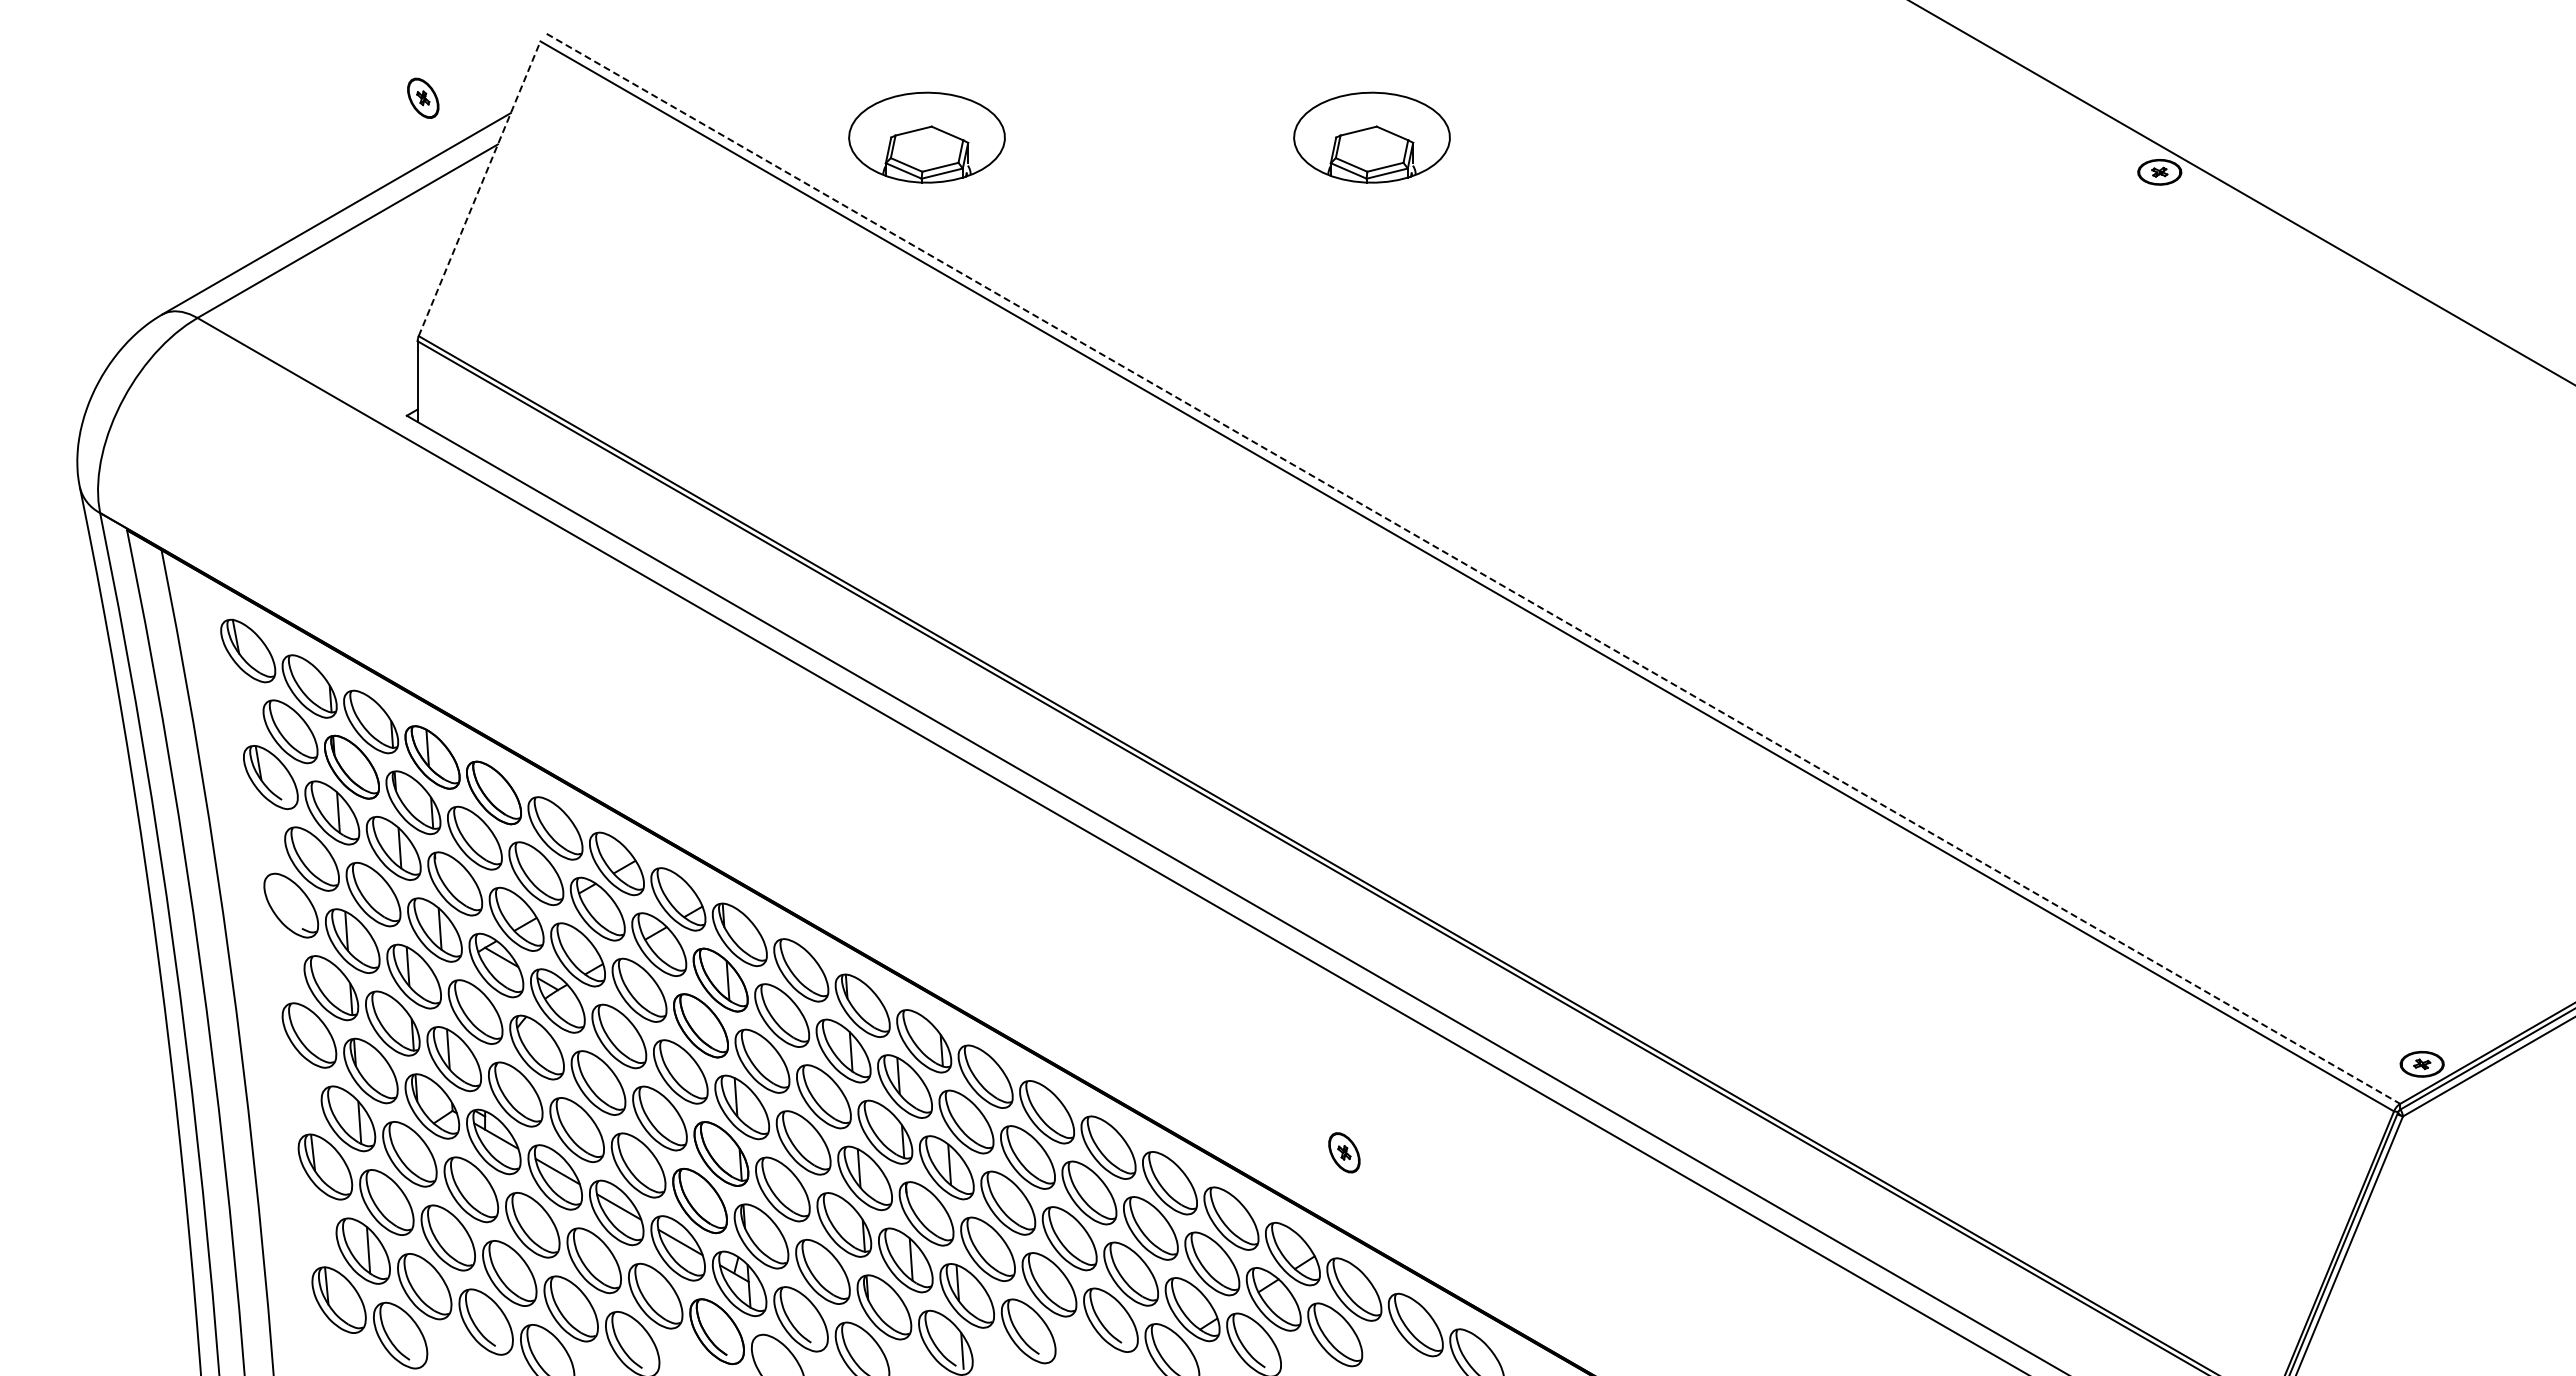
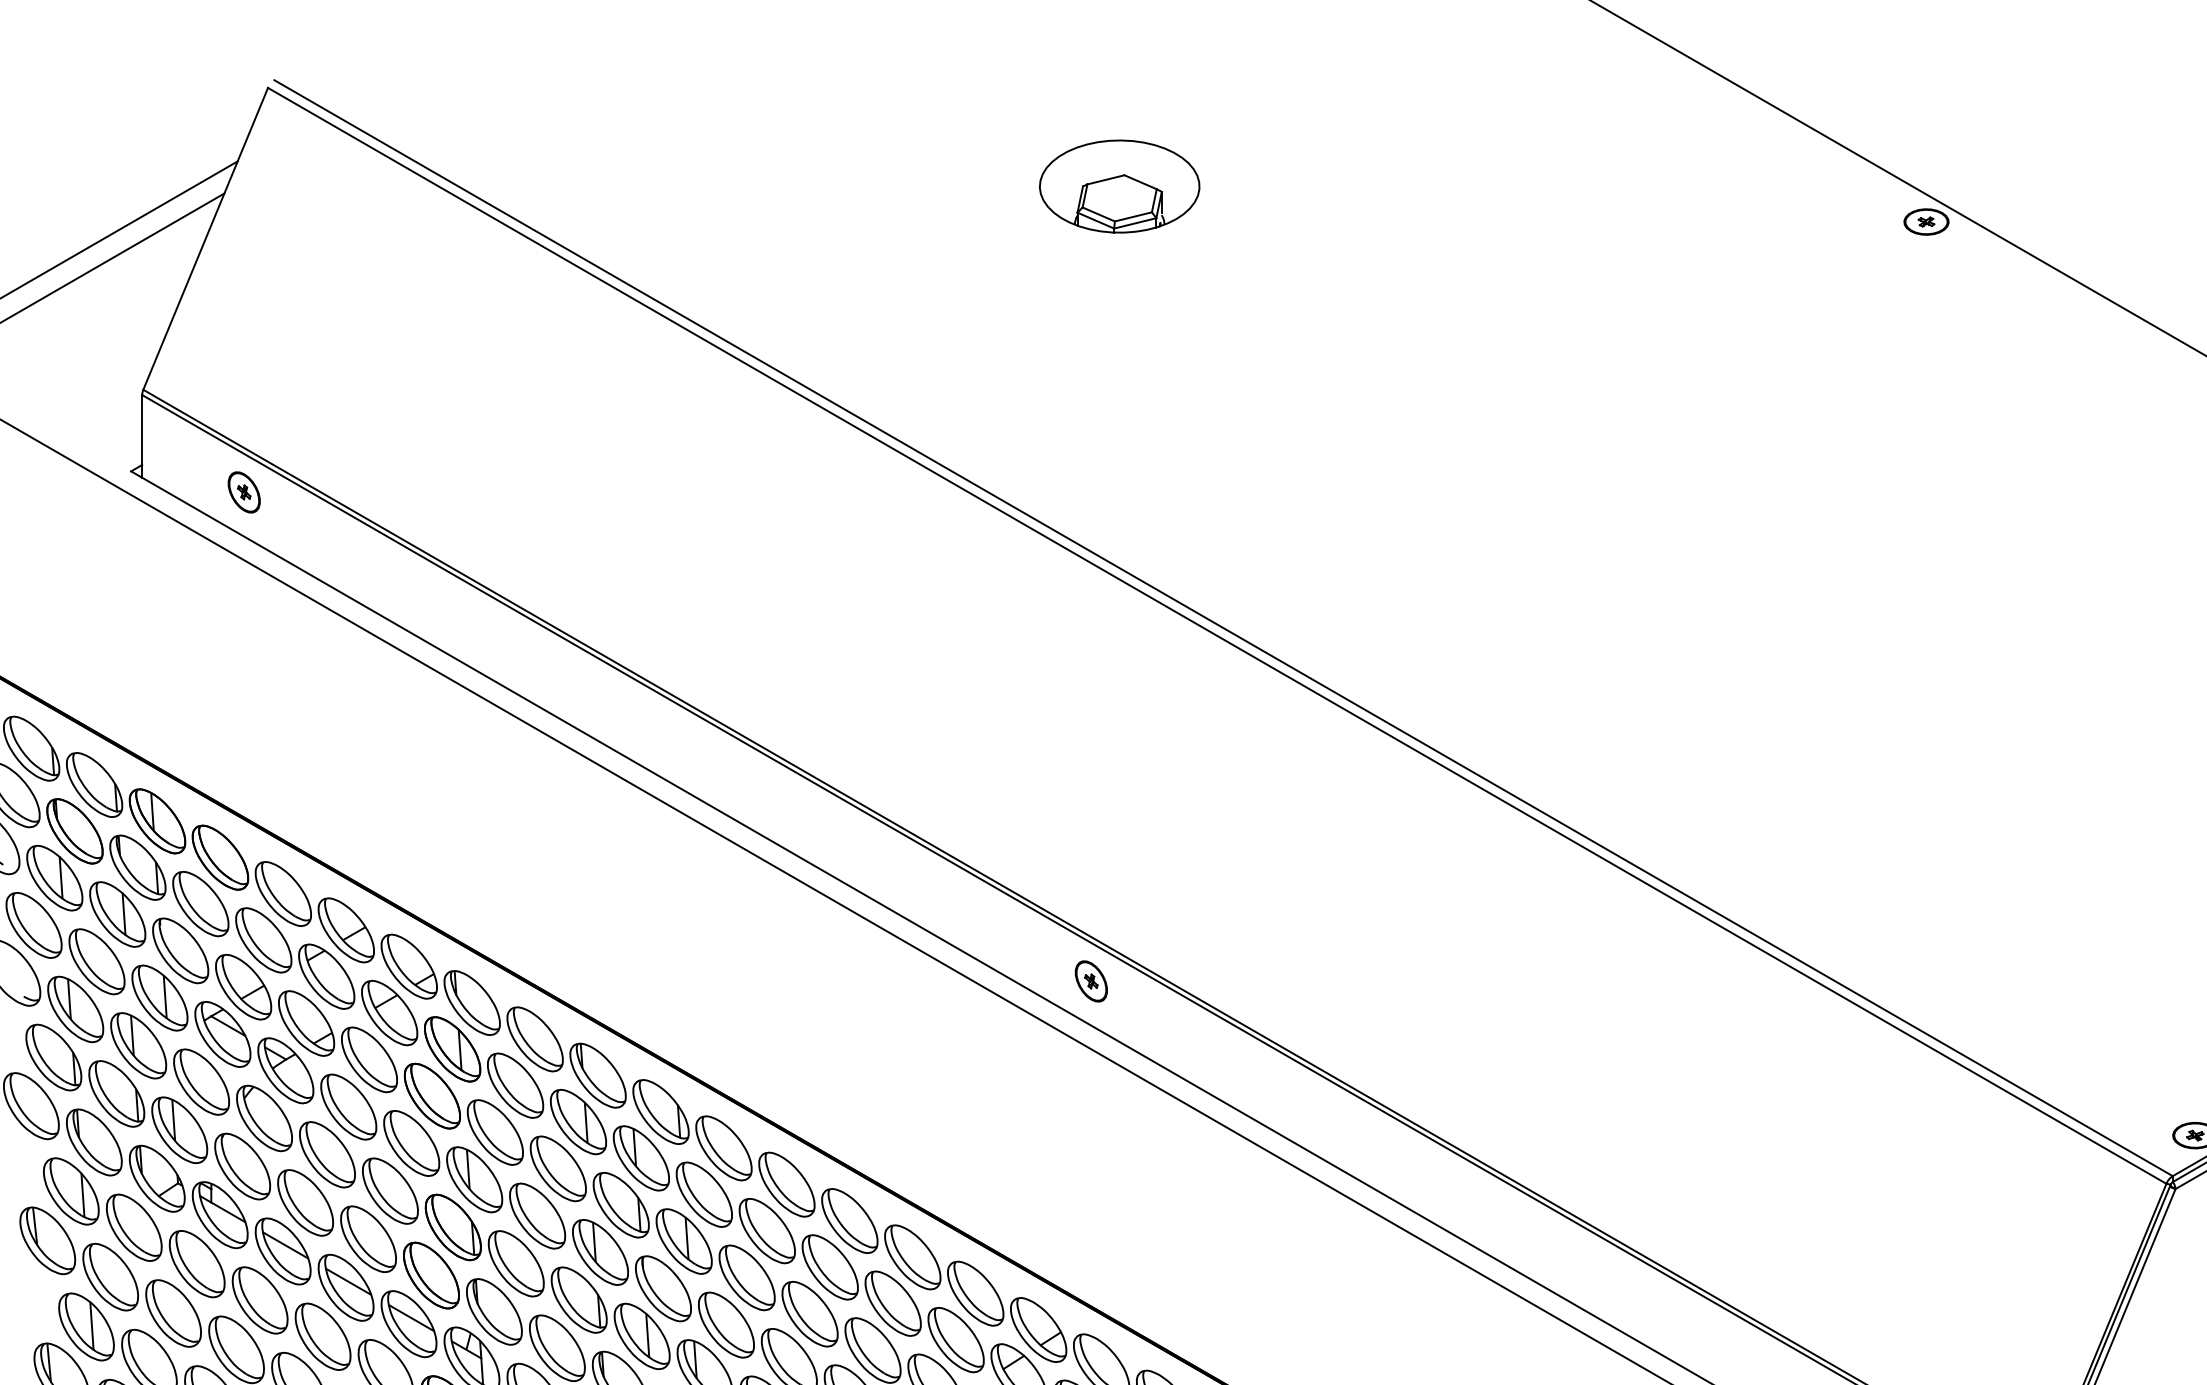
part: (423, 97) -> (244, 491), moved
part: (926, 137) -> (663, 186), removed
line: (479, 188) -> (205, 238), dashed -> solid
line: (1473, 569) -> (1223, 628), dashed -> solid
part: (1344, 1152) -> (1091, 981), moved

